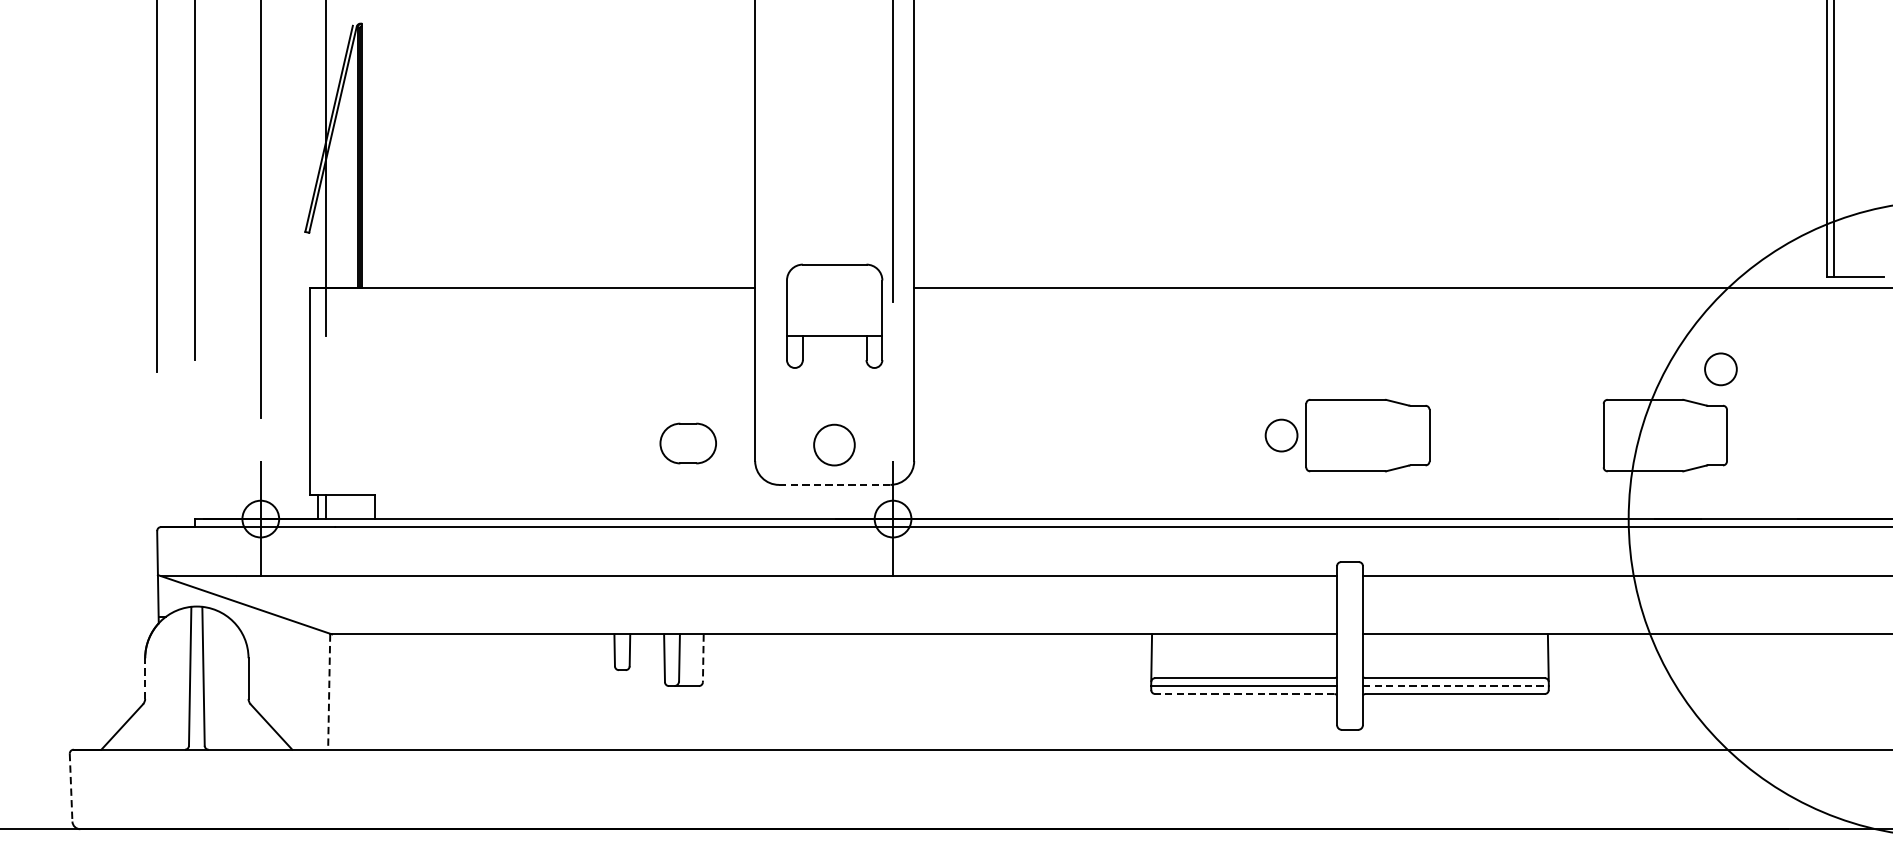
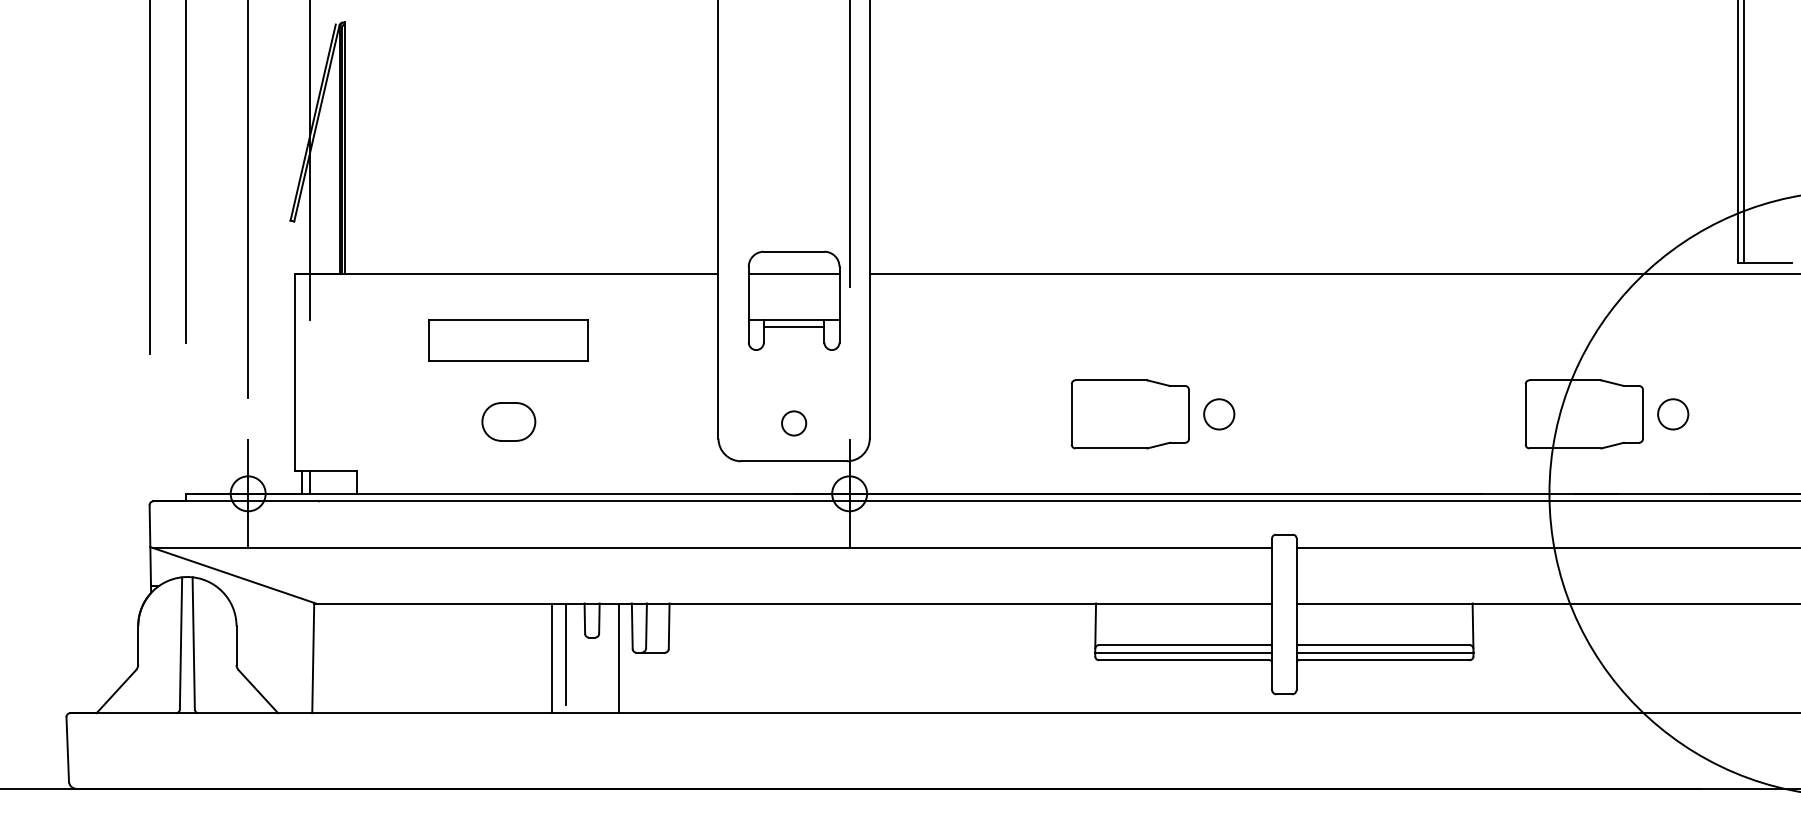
line: (834, 288) -> (793, 274), added
line: (834, 344) -> (793, 327), added
part: (534, 357) -> (508, 340), added
circle: (1721, 369) -> (1673, 414), moved
part: (1366, 435) -> (1129, 414), moved
part: (687, 443) -> (508, 421), moved
circle: (835, 445) -> (794, 423), size x0.62
line: (835, 485) -> (794, 461), dashed -> solid
line: (703, 658) -> (669, 626), dashed -> solid
line: (145, 678) -> (138, 645), dashed -> solid
line: (1456, 685) -> (1385, 652), dashed -> solid
line: (594, 687) -> (565, 654), added
line: (329, 692) -> (313, 658), dashed -> solid
line: (579, 692) -> (551, 658), added
line: (650, 692) -> (618, 658), added
line: (1243, 694) -> (1183, 660), dashed -> solid
line: (70, 787) -> (67, 749), dashed -> solid

